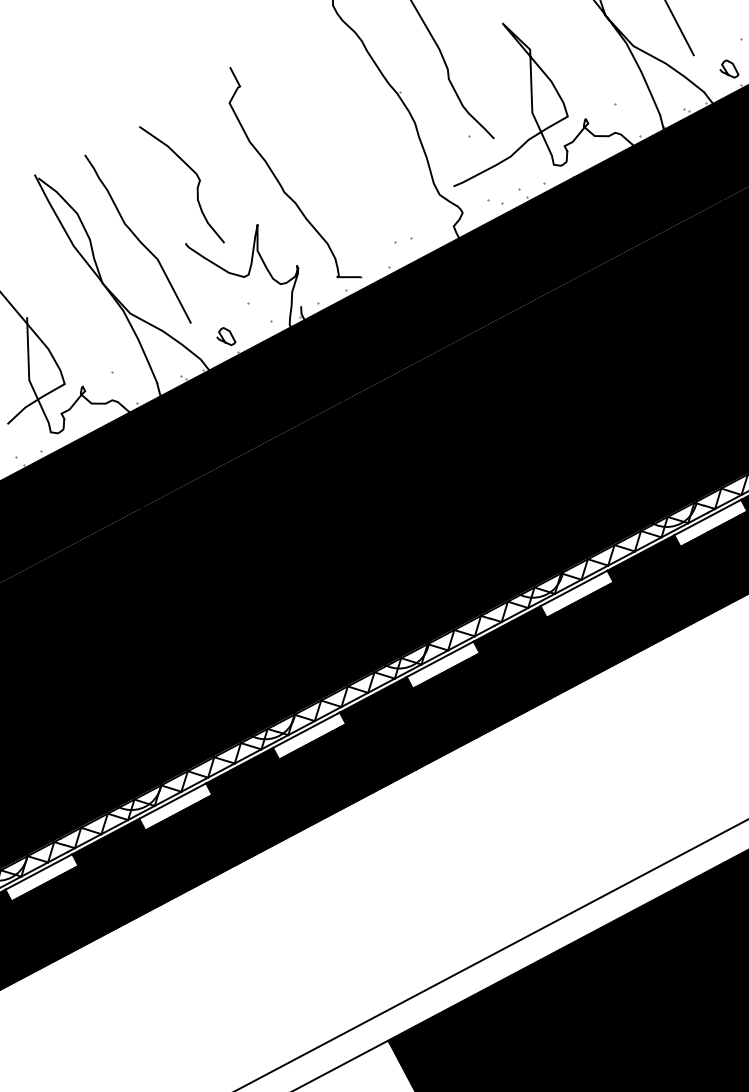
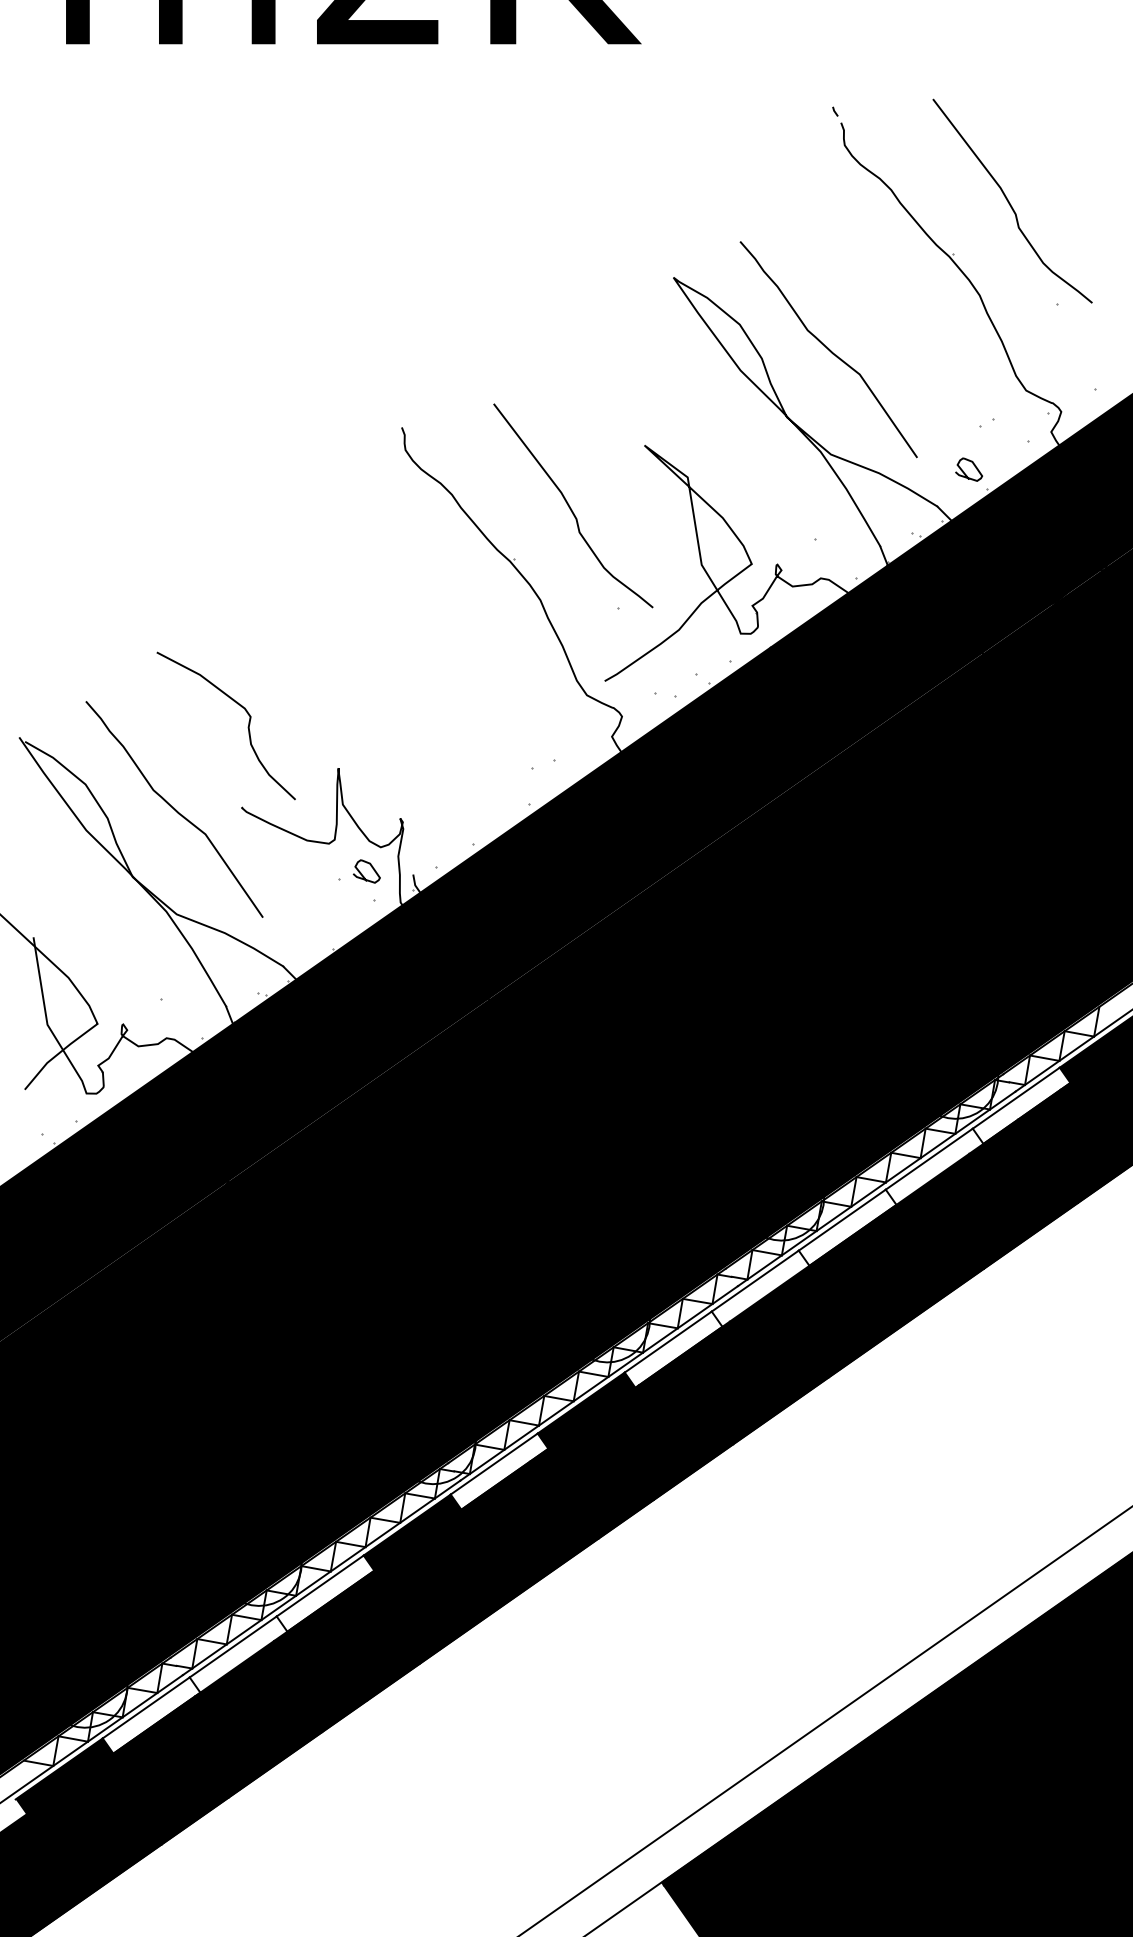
part: (280, 183) -> (363, 707), removed
curve: (223, 338) -> (362, 874), moved
fill: (643, 558) -> (934, 1166), removed
fill: (510, 629) -> (760, 1288), removed
fill: (108, 842) -> (238, 1654), removed

